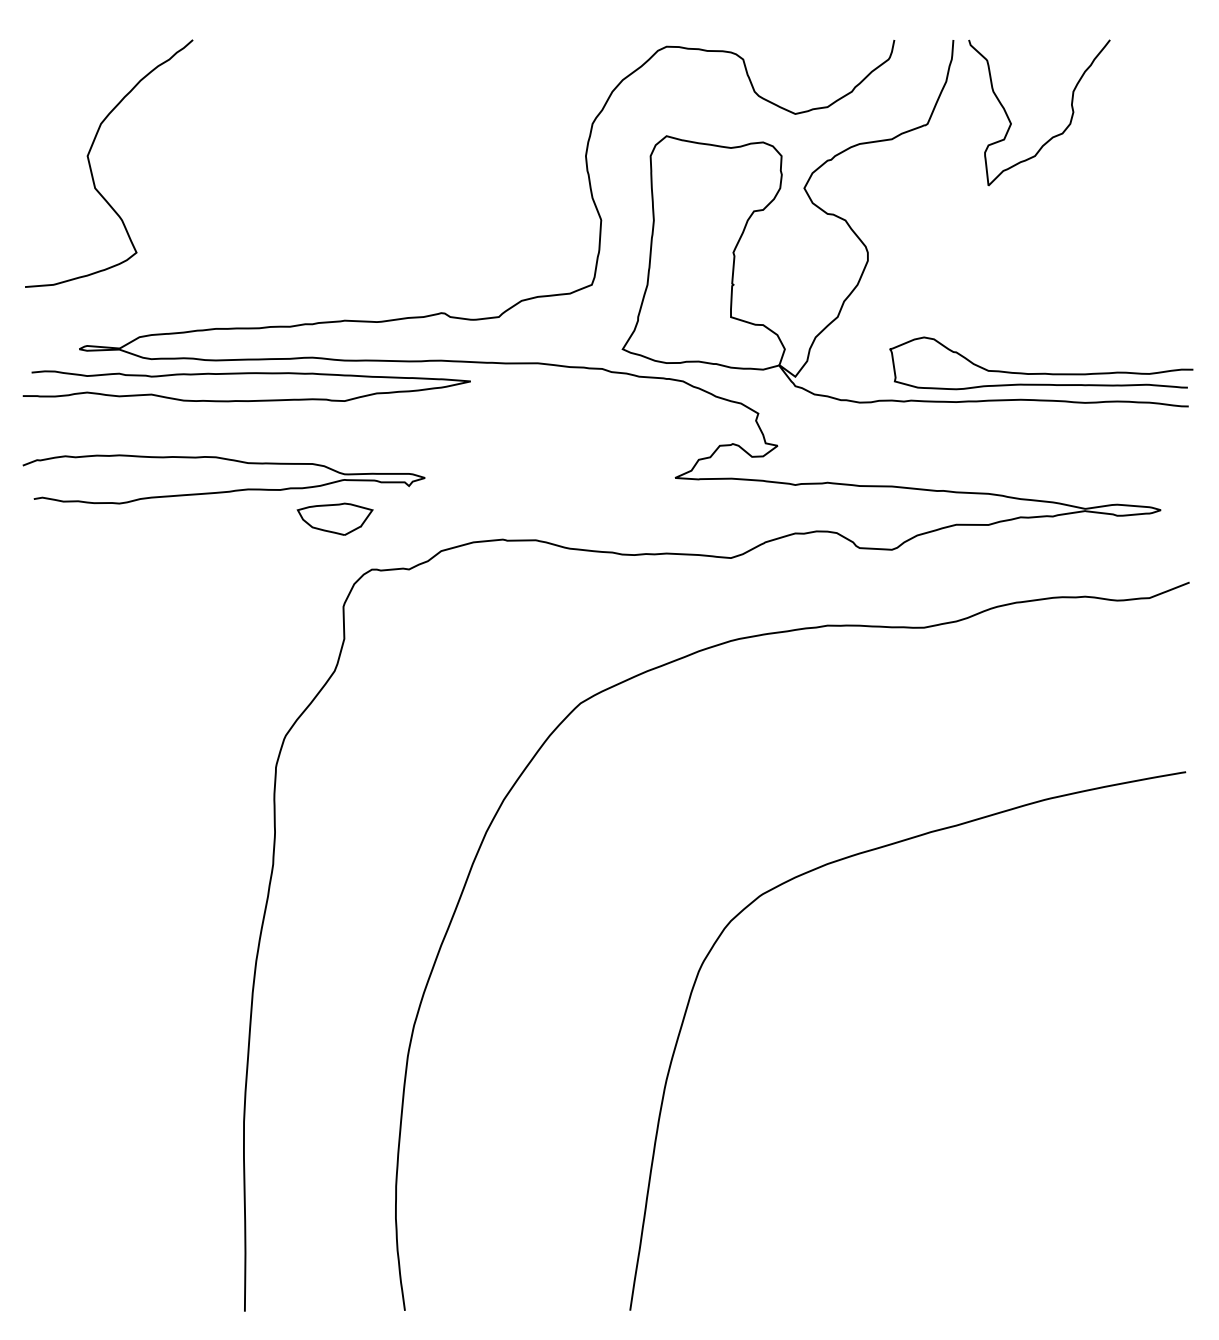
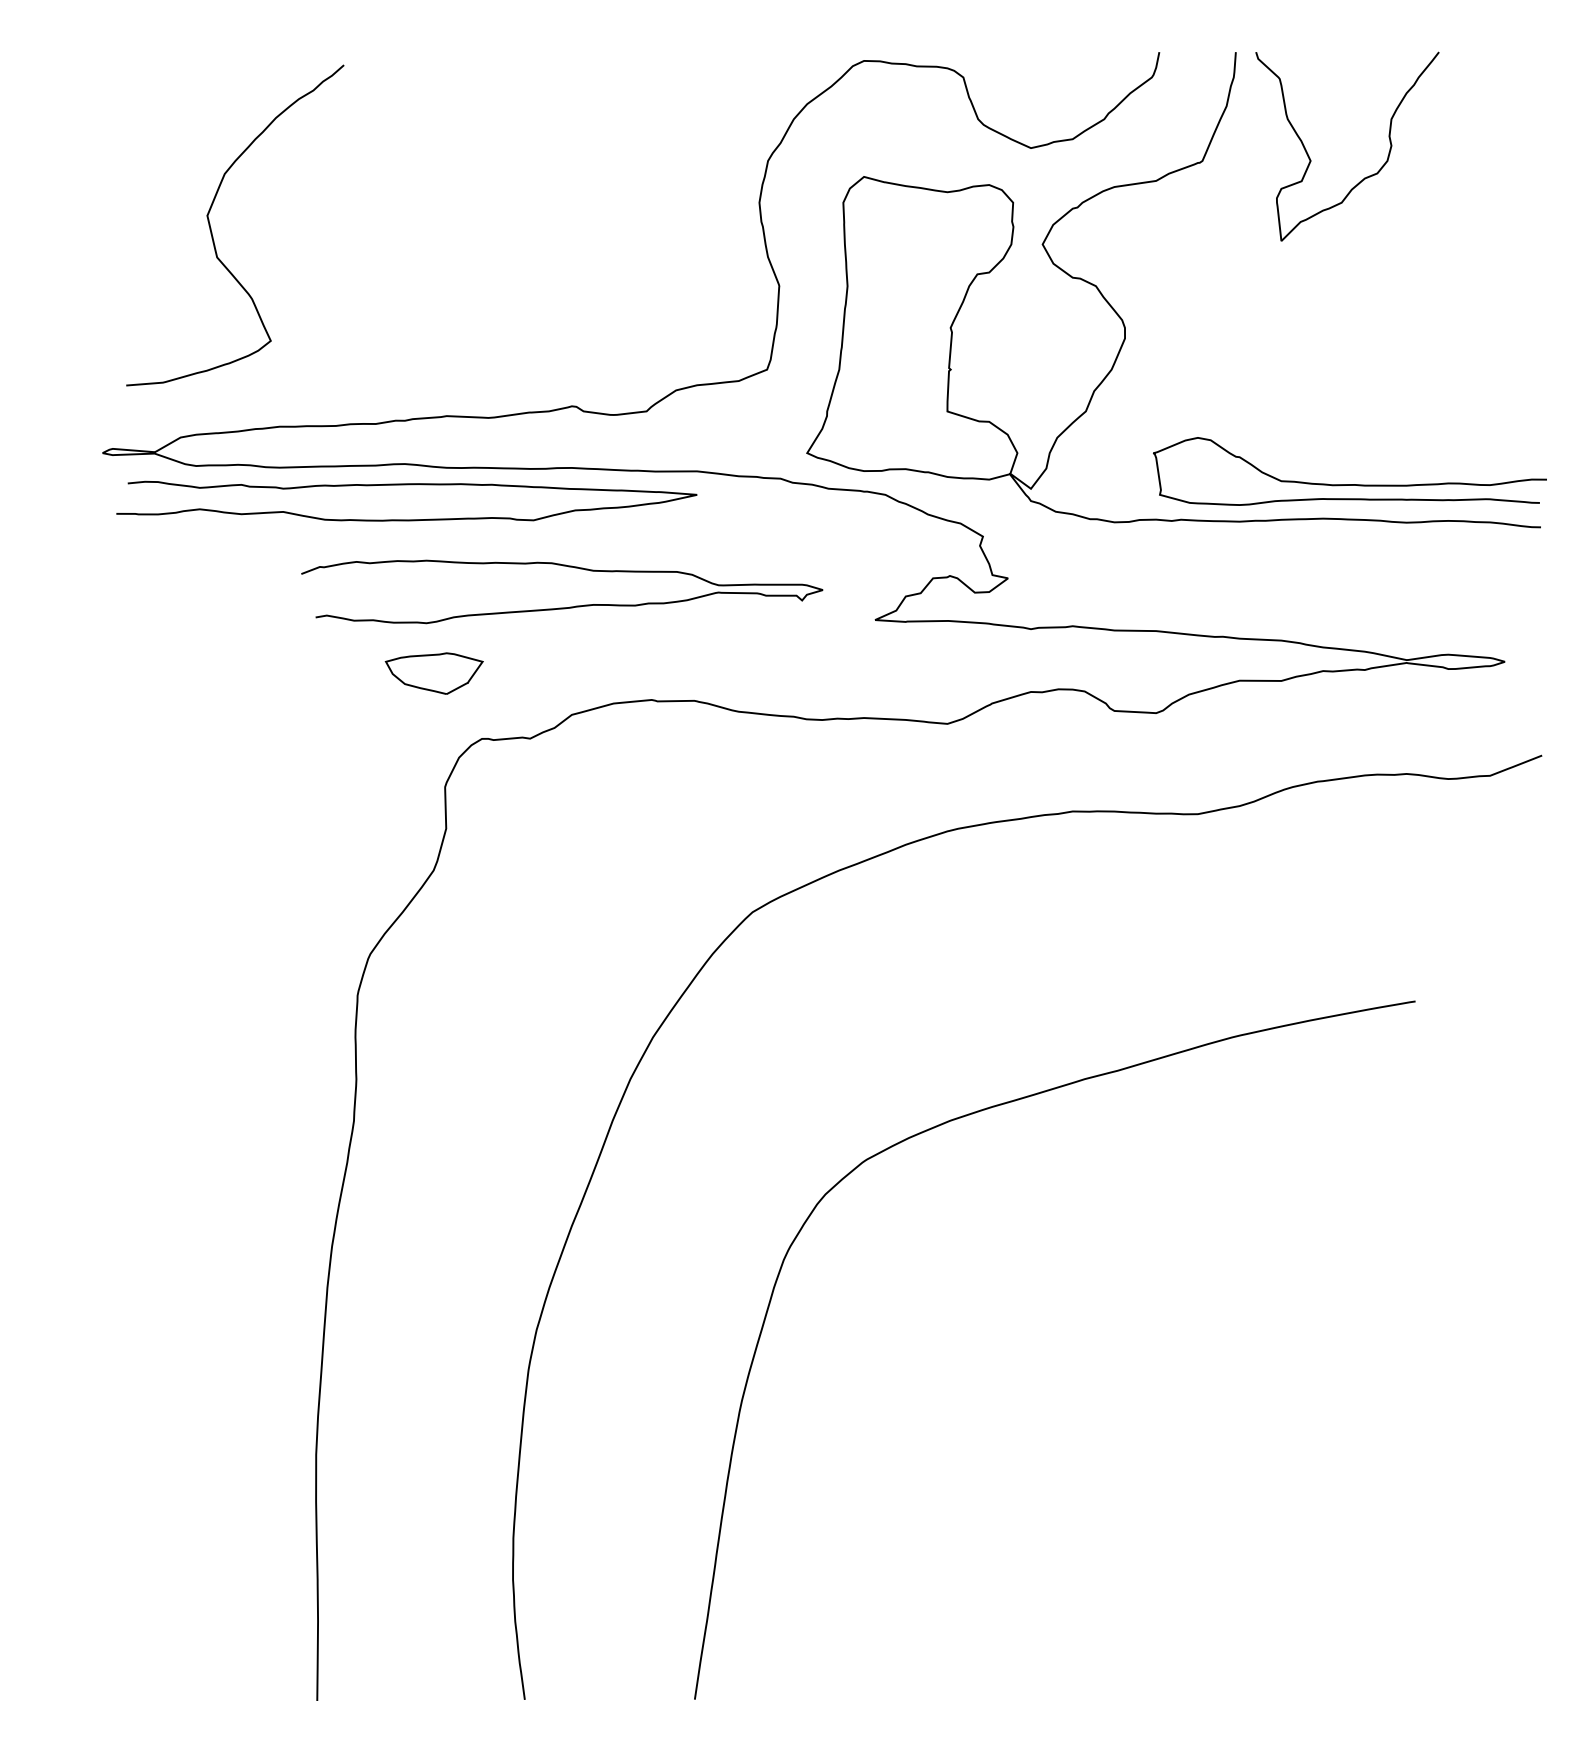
curve: (91, 169) -> (212, 232), moved
curve: (246, 374) -> (406, 485), moved
curve: (224, 491) -> (562, 607), moved
curve: (846, 858) -> (975, 1113), moved

